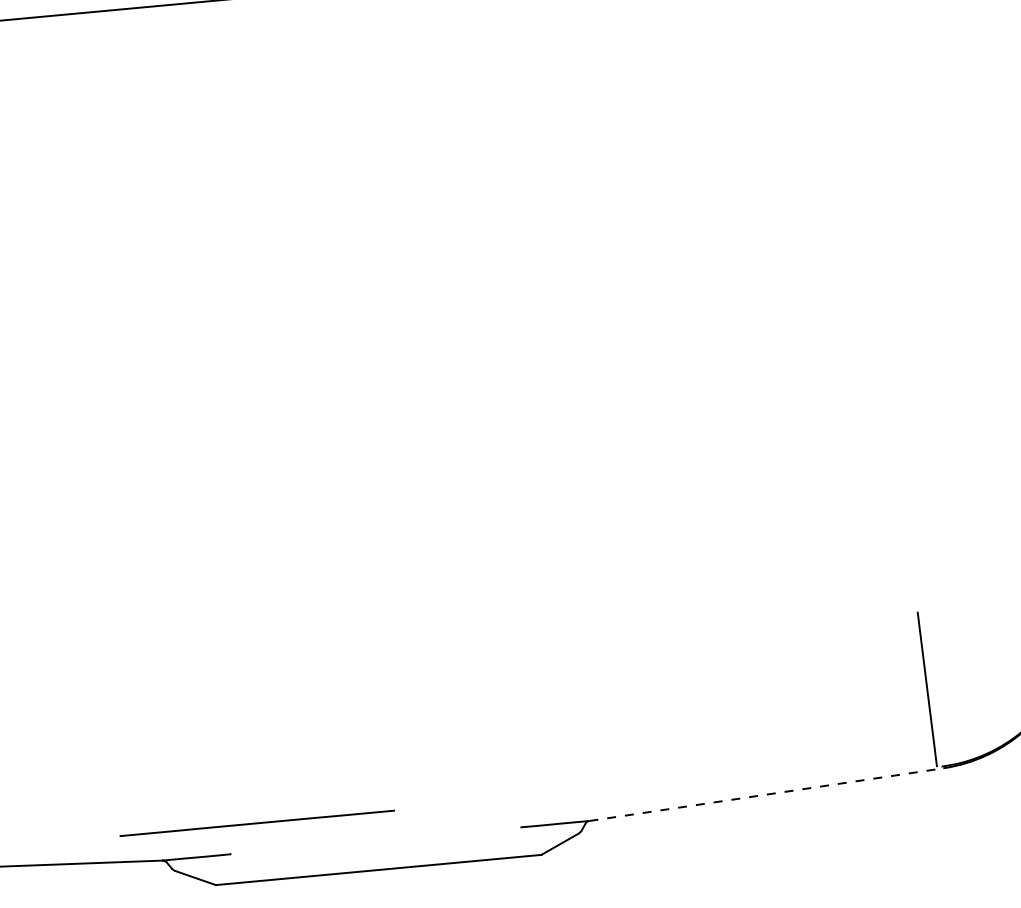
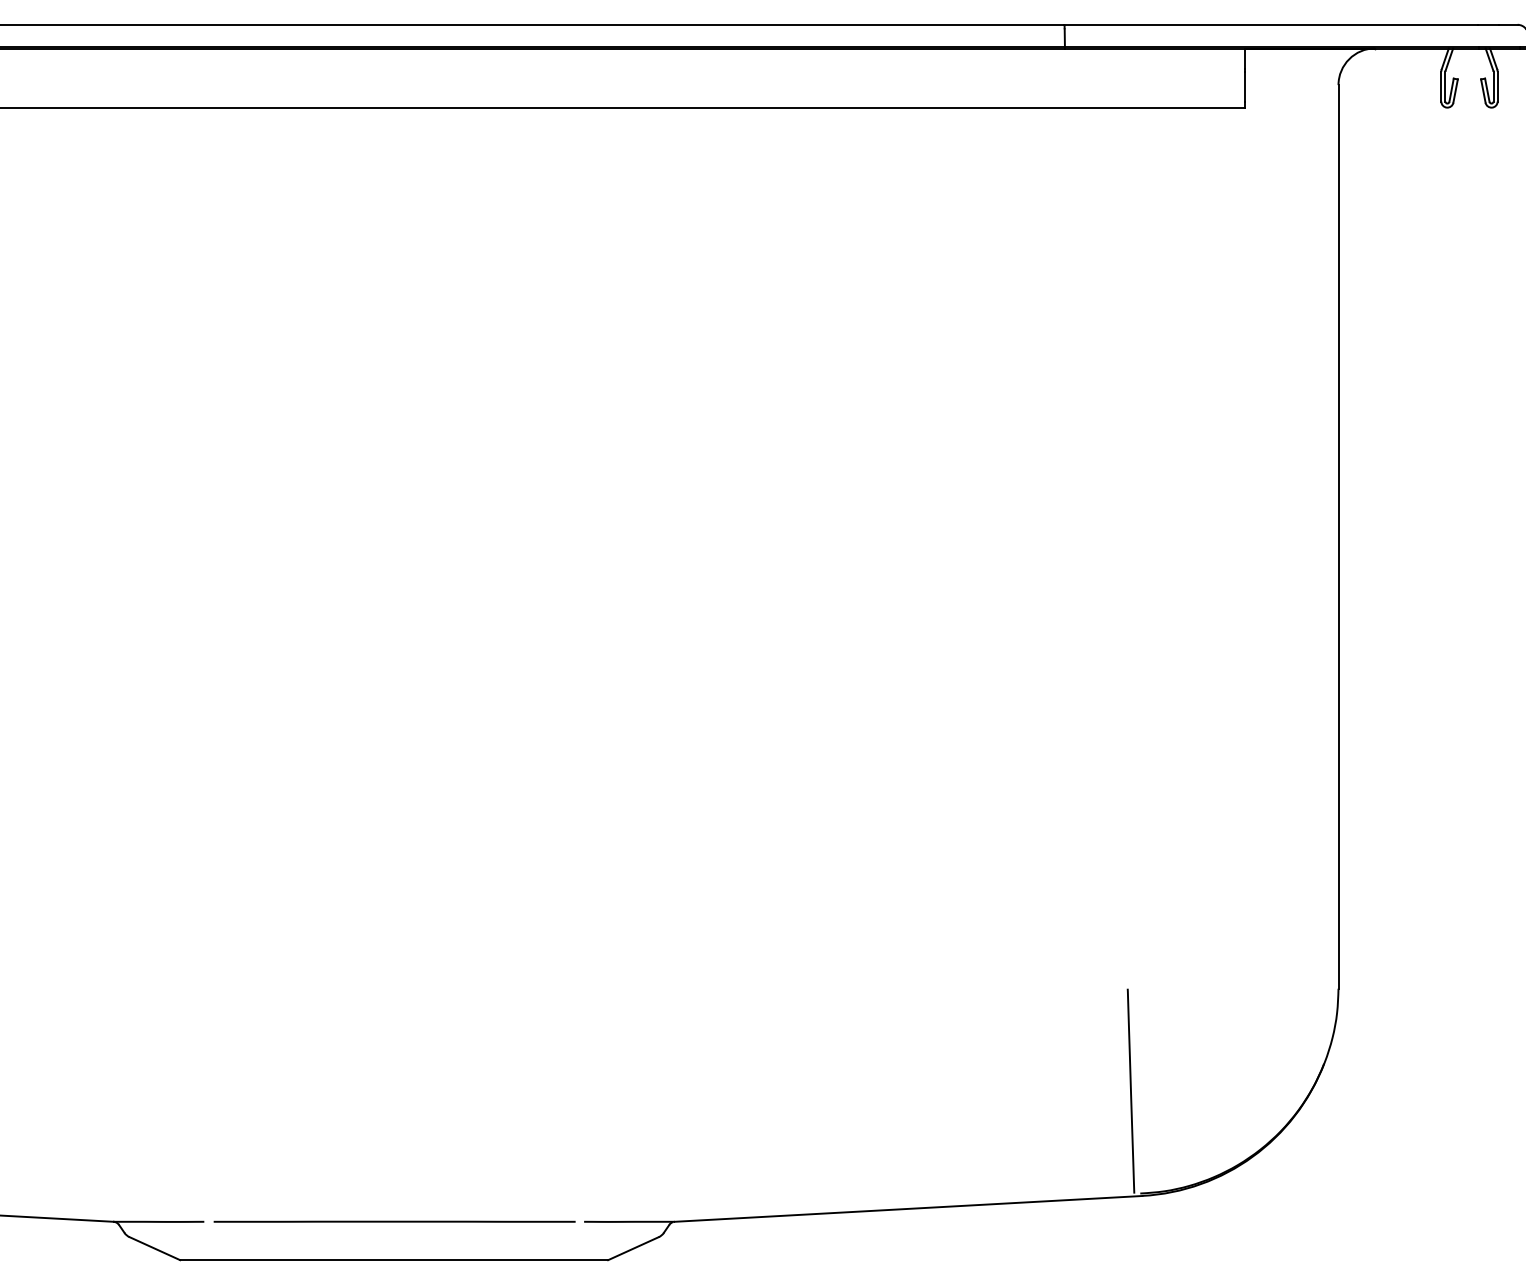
line: (767, 794) -> (909, 1208), dashed -> solid
line: (257, 823) -> (394, 1221), moved

